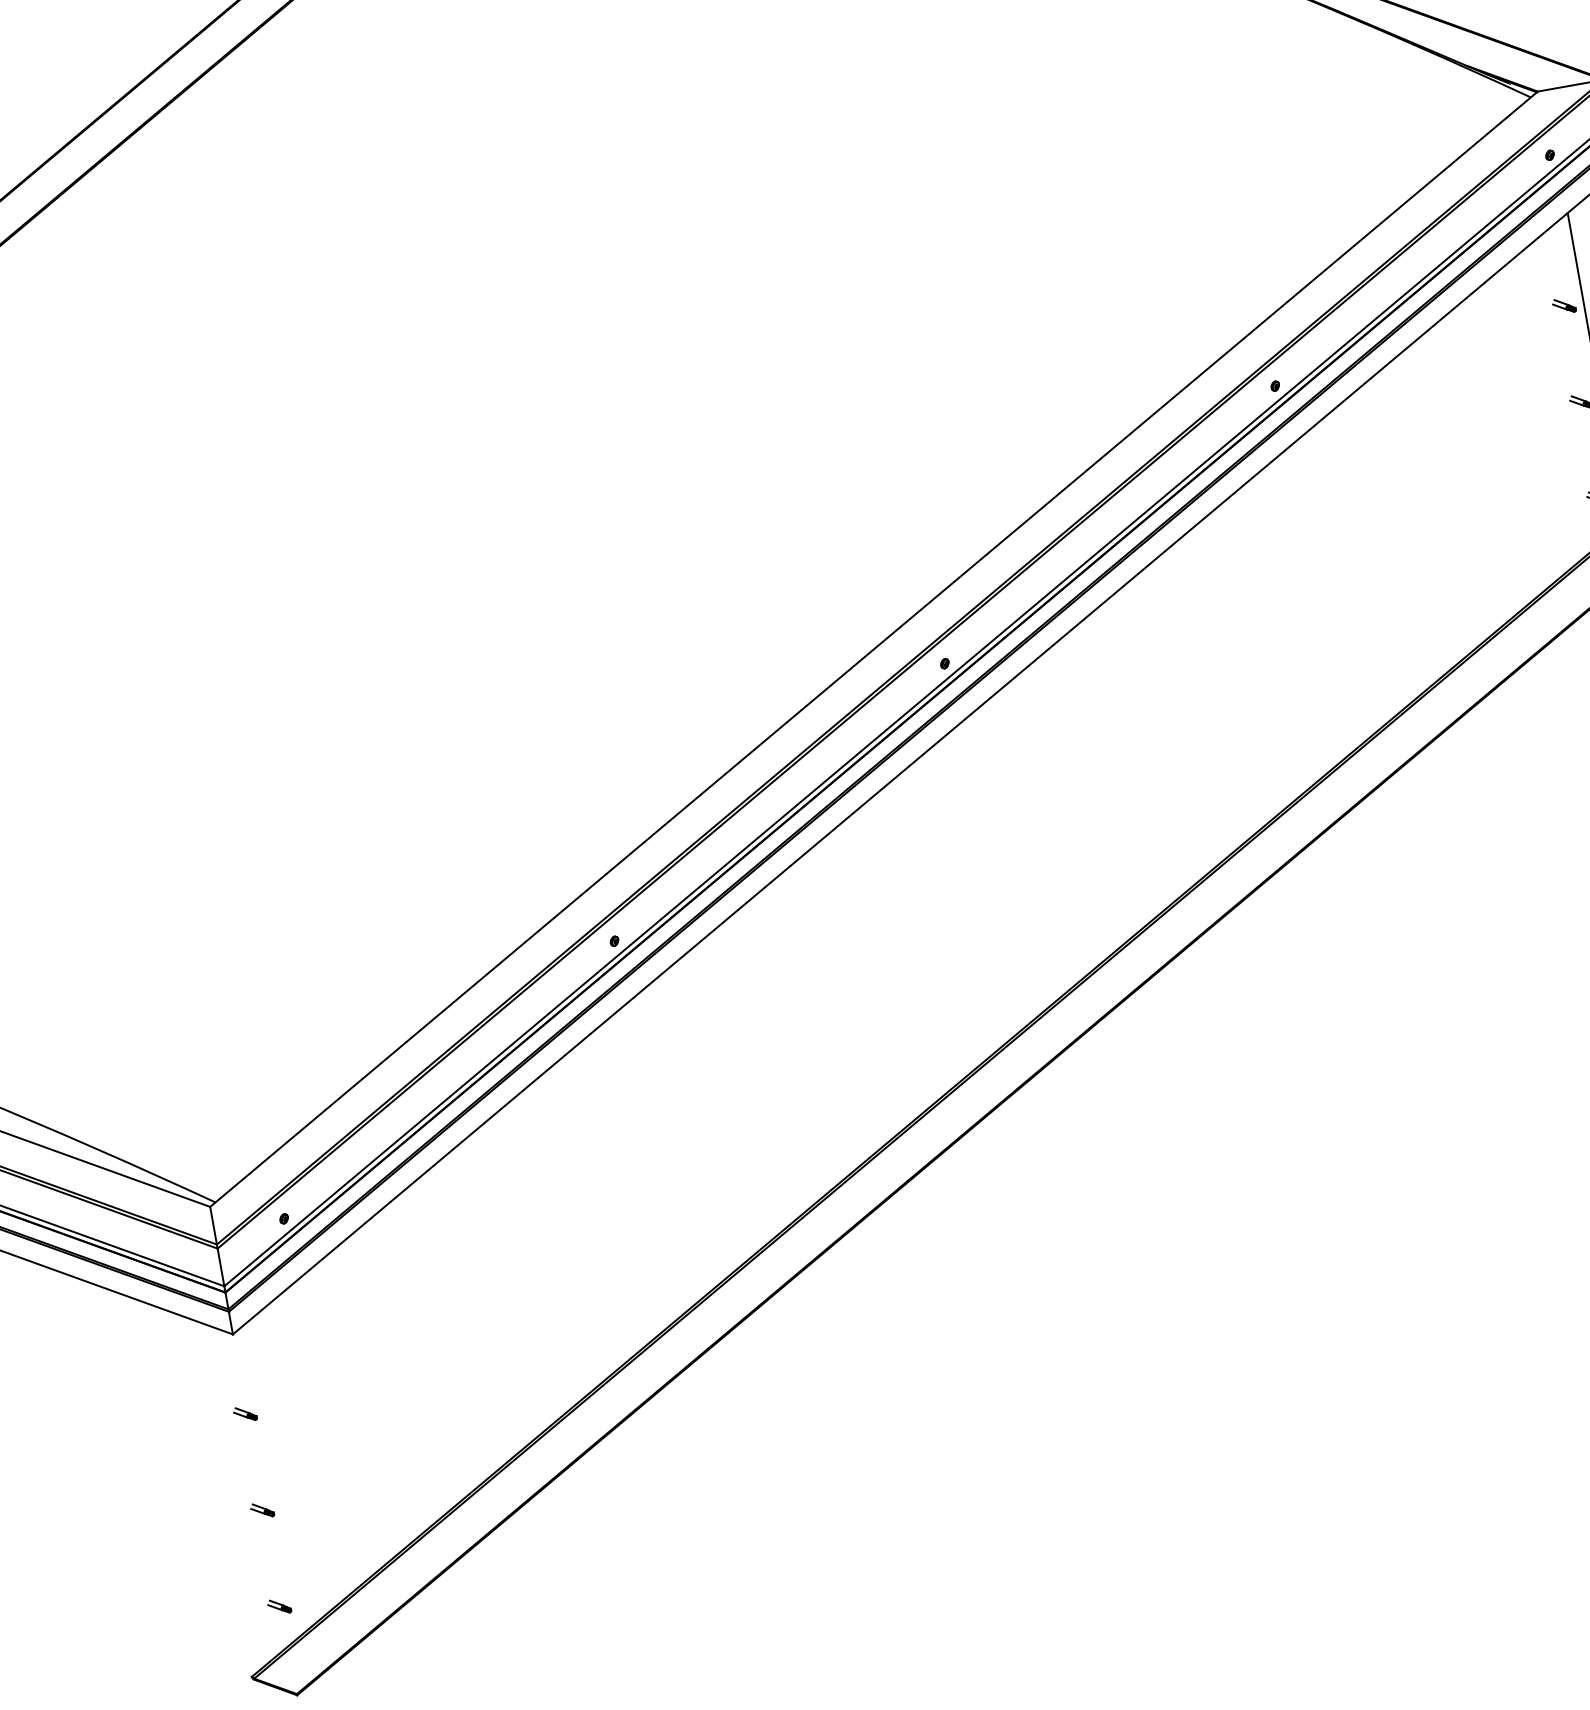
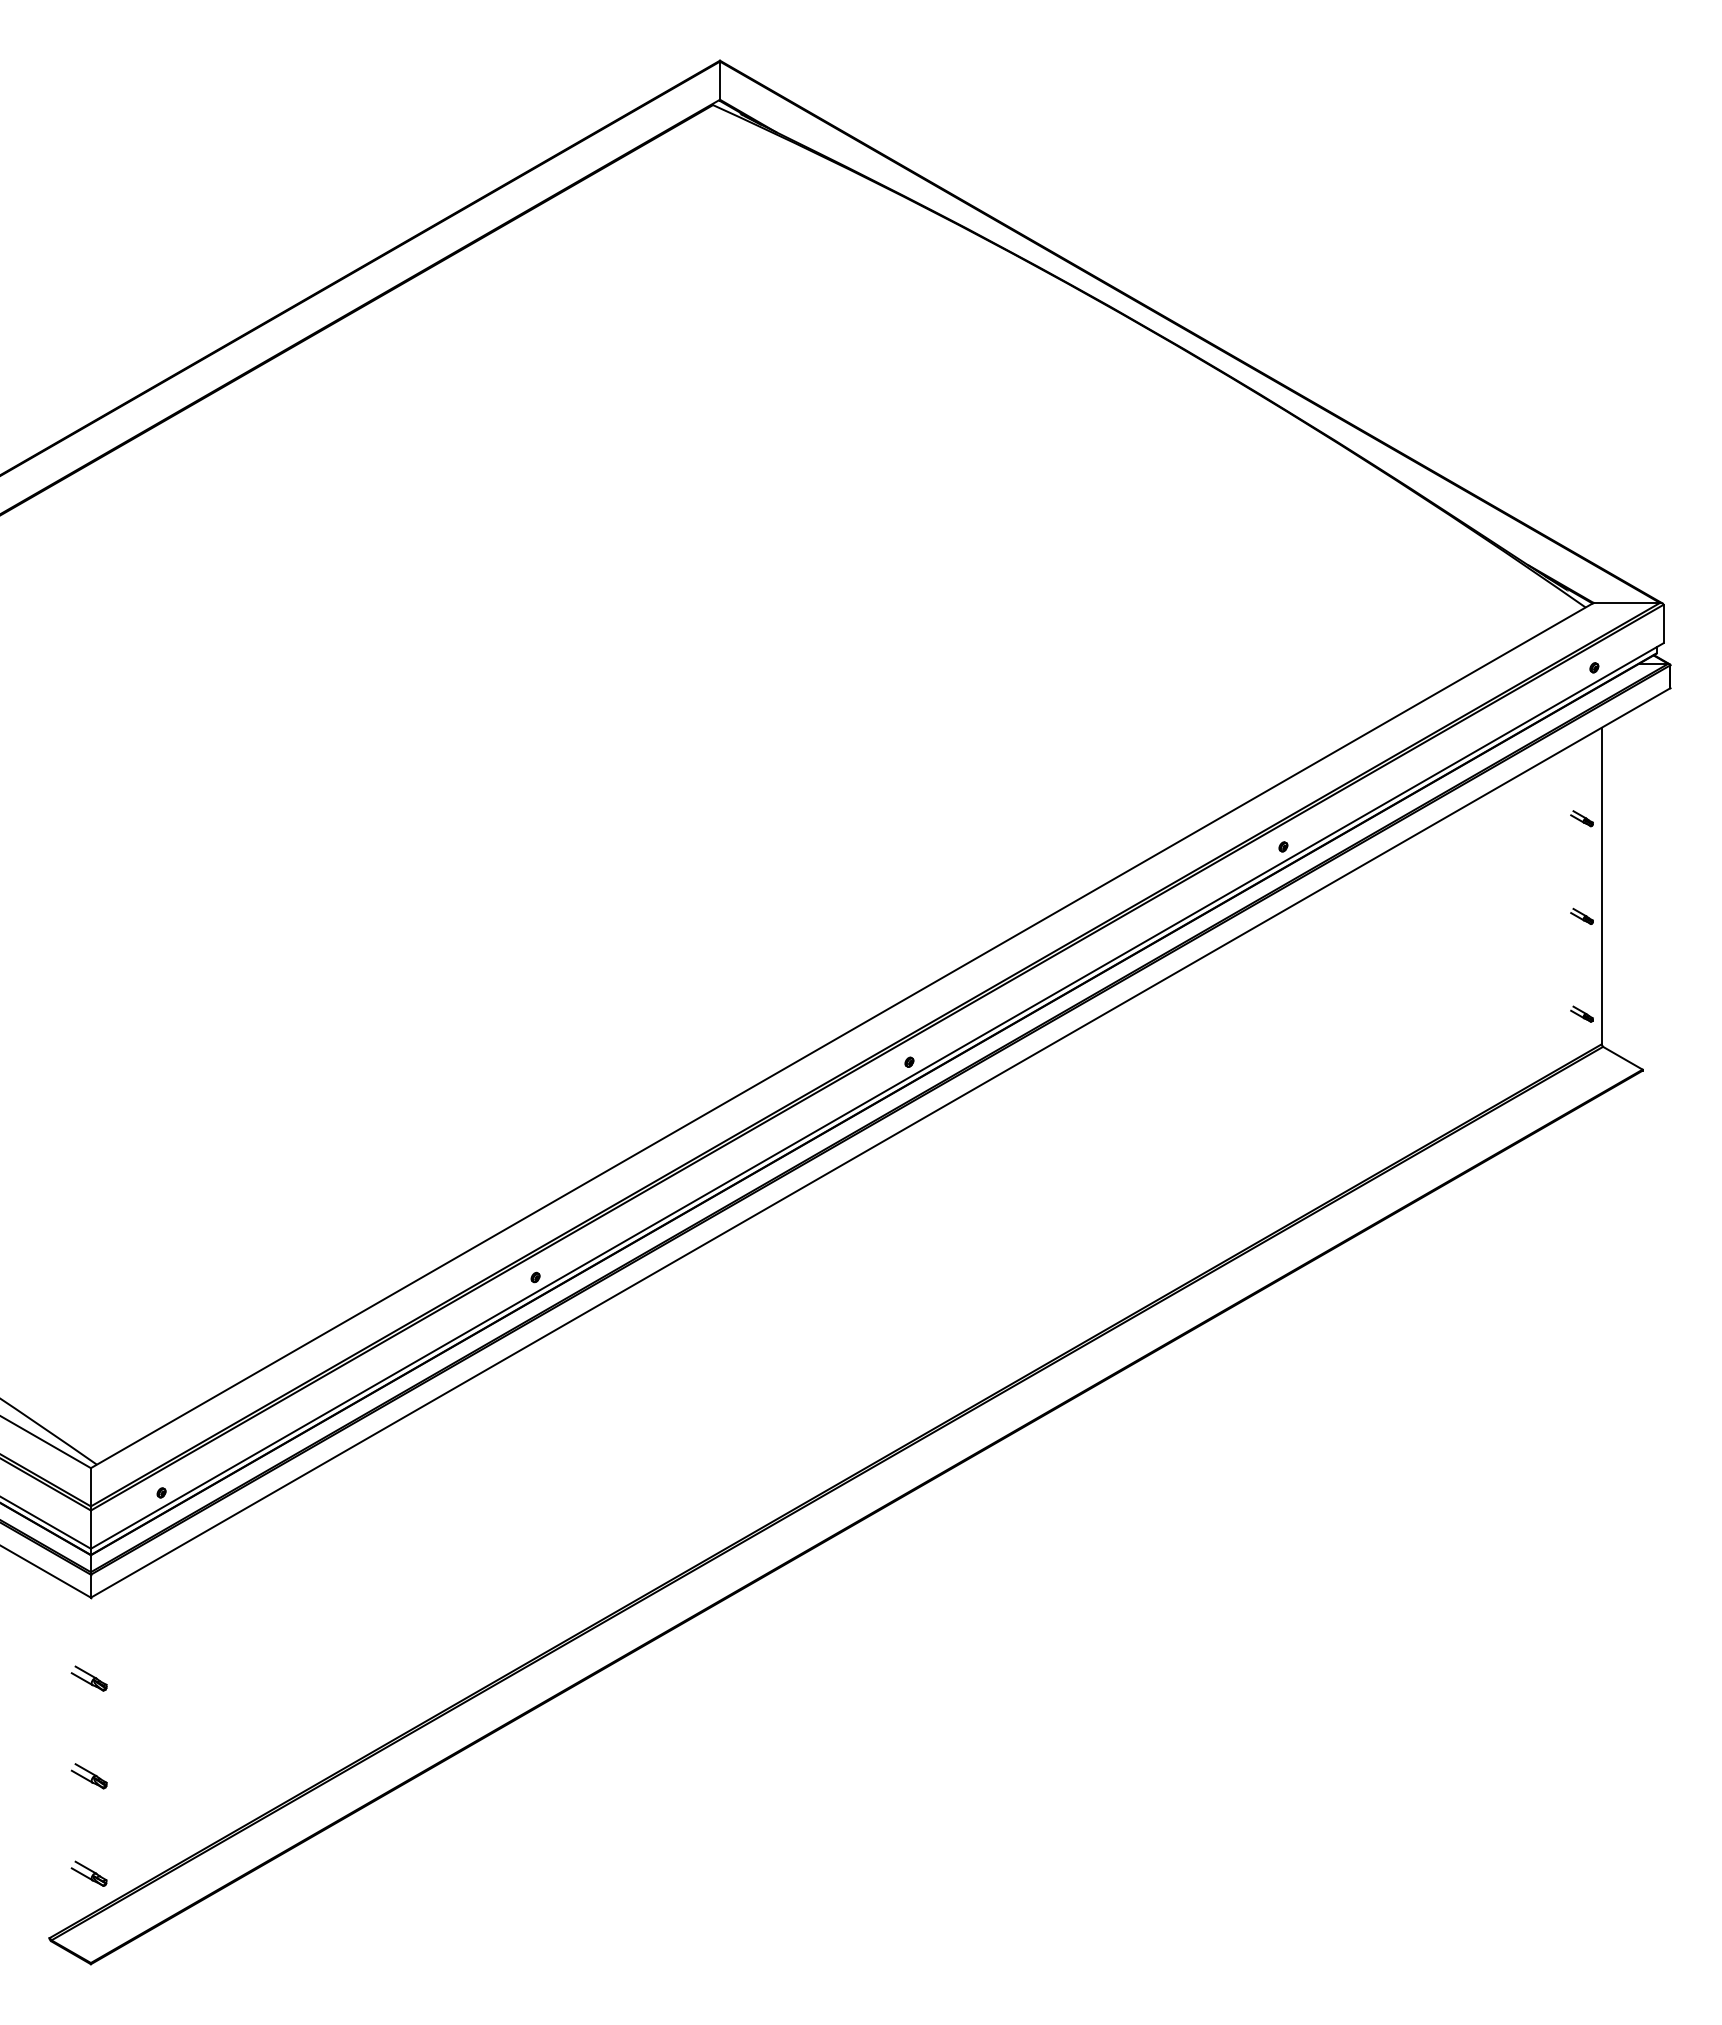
part: (244, 1413) -> (88, 1677), size x1.6
part: (261, 1509) -> (88, 1775), size x1.6
part: (278, 1606) -> (88, 1873), size x1.6

